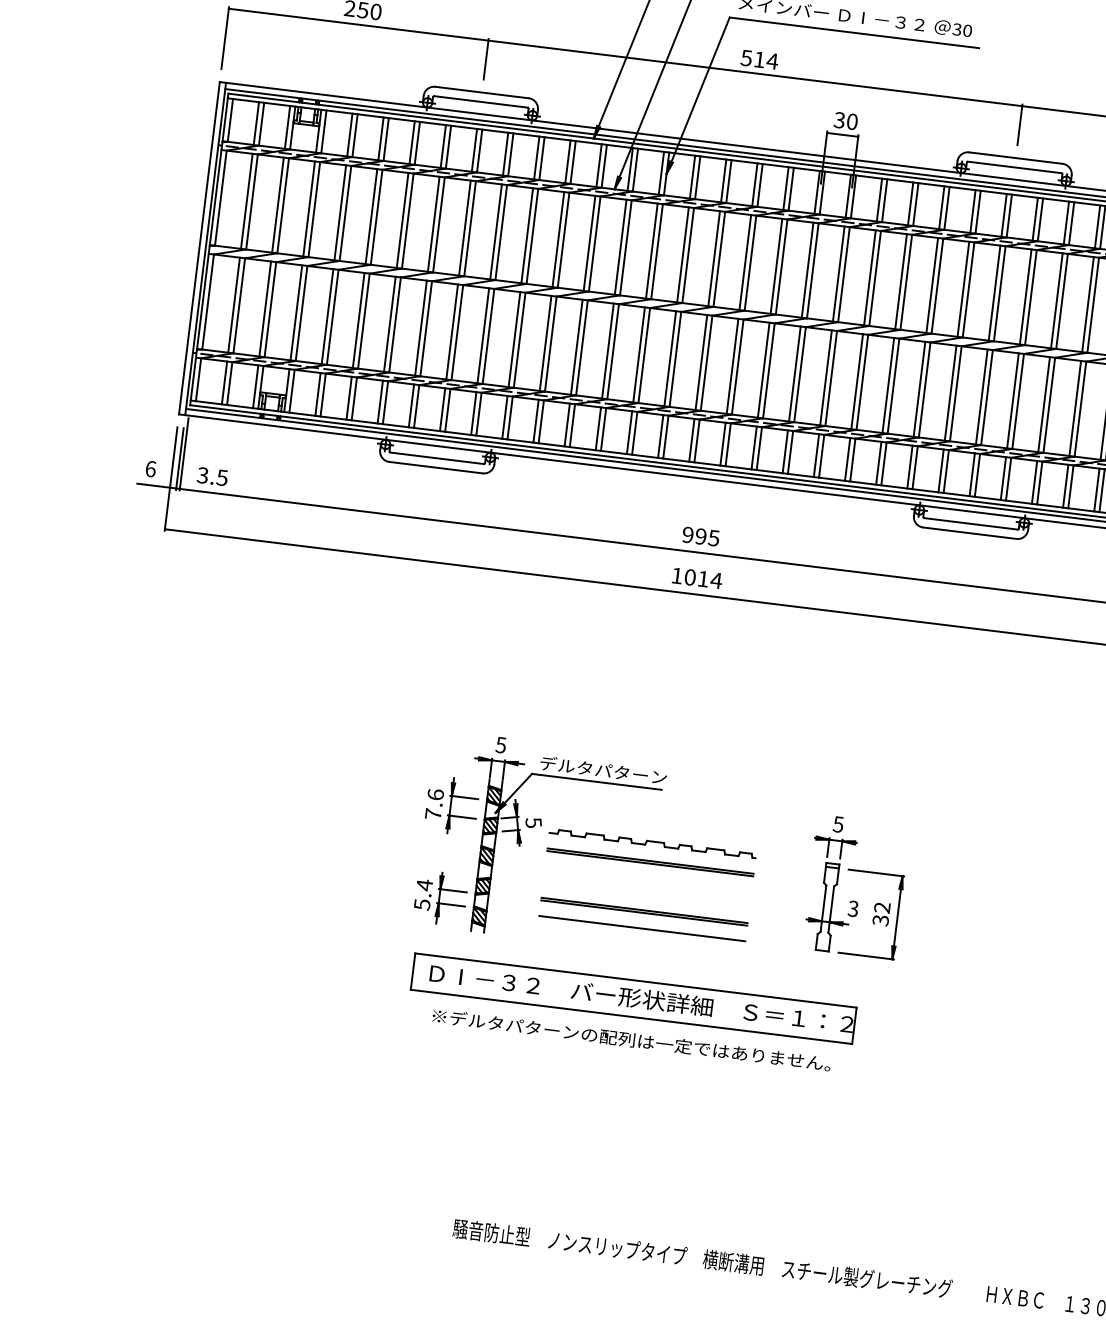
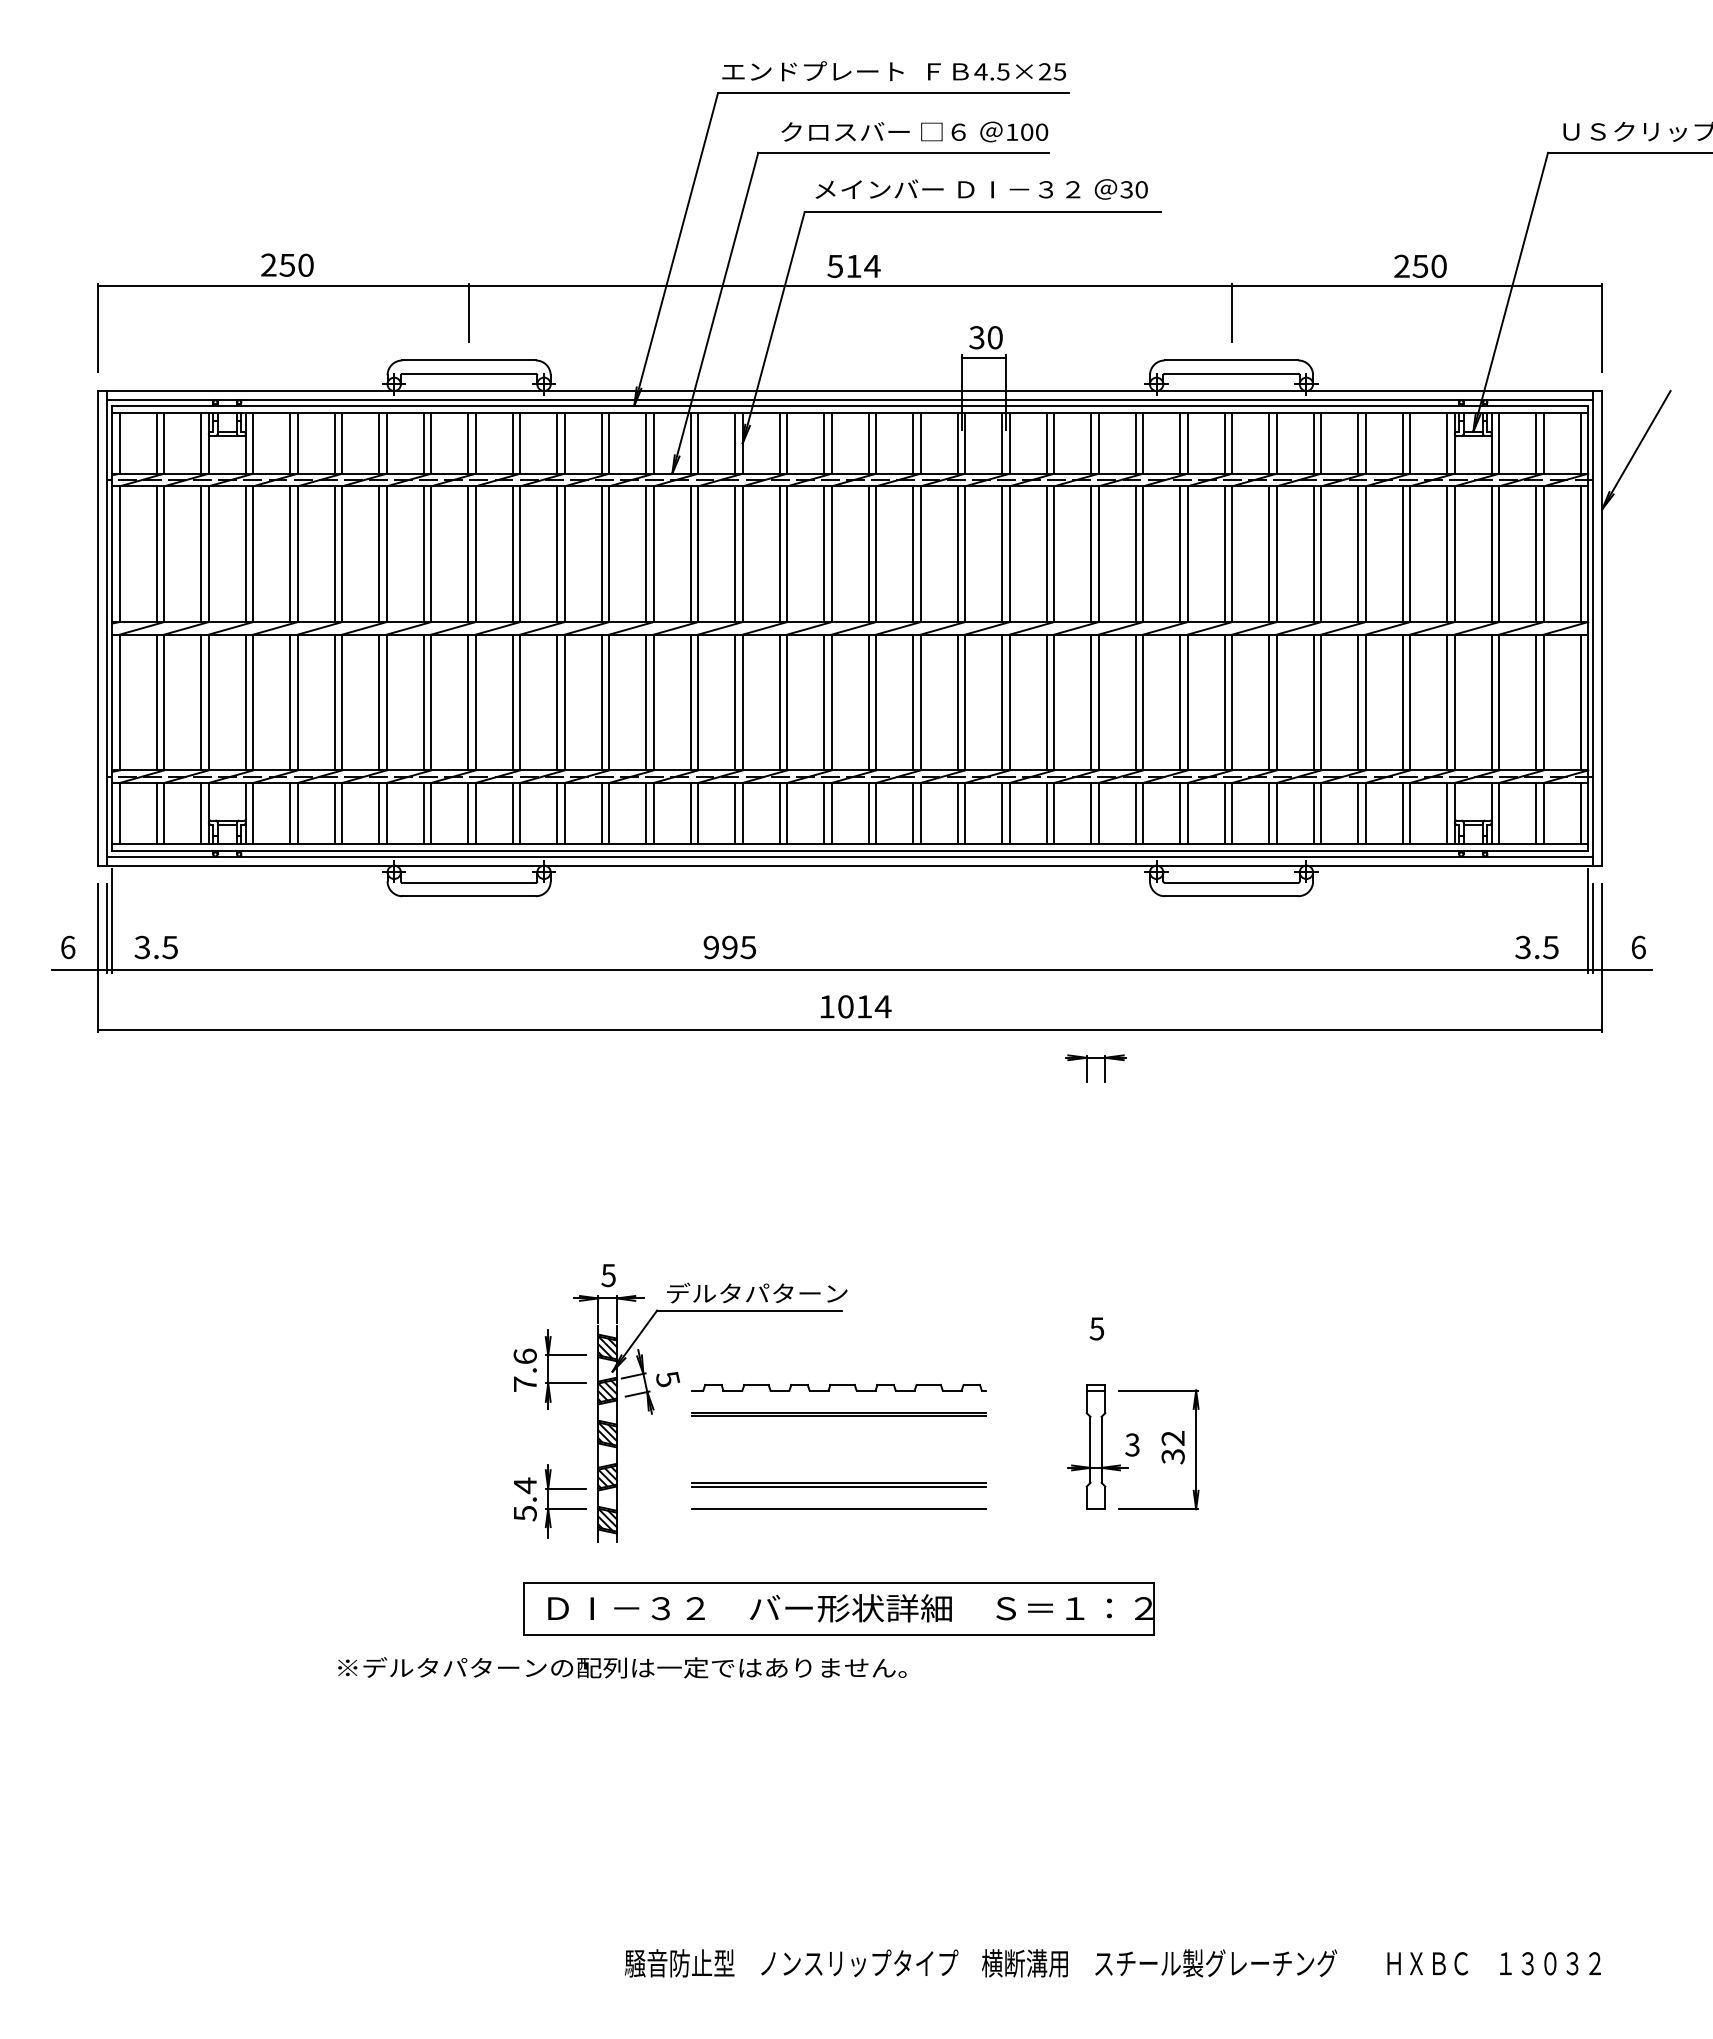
text: (700, 536) -> (729, 947), moved
part: (828, 847) -> (1087, 1068), moved
text: (631, 1039) -> (622, 1667), moved

